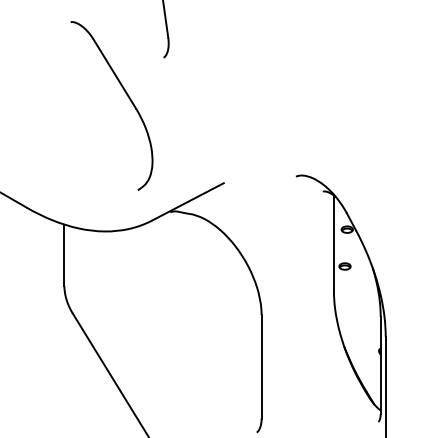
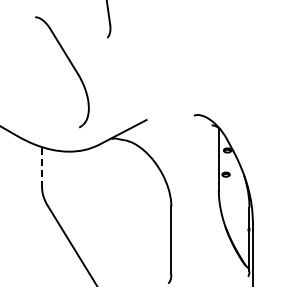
part: (127, 98) -> (72, 67), moved
line: (65, 254) -> (42, 166), solid -> dashed

